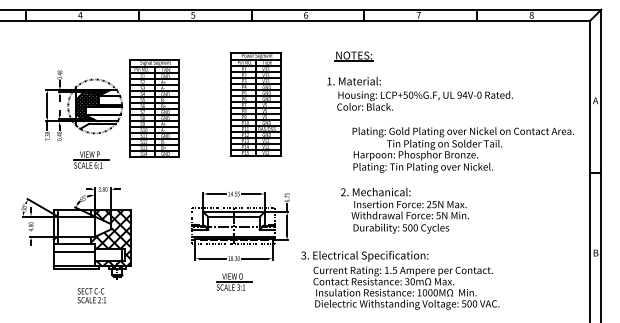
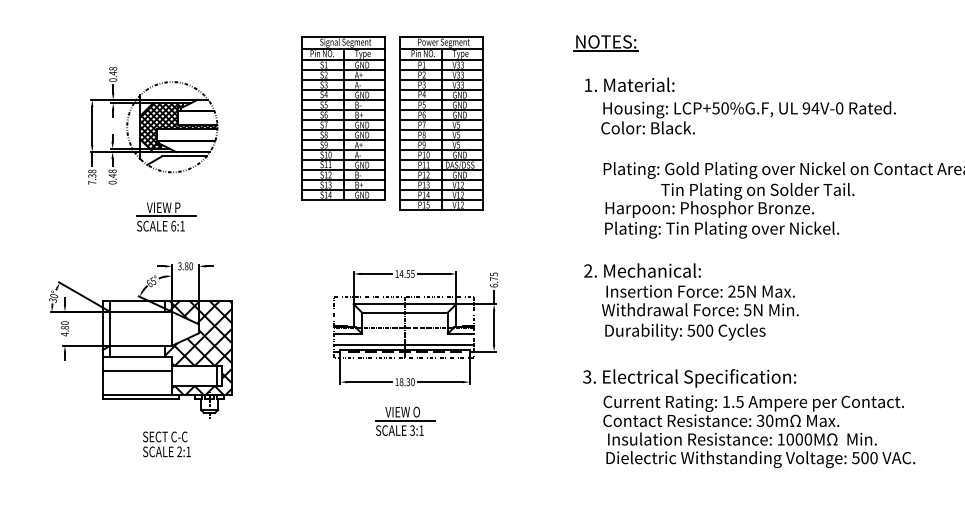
text: (419, 93) -> (739, 105), moved
part: (154, 108) -> (343, 118), moved
text: (400, 279) -> (749, 417), moved

